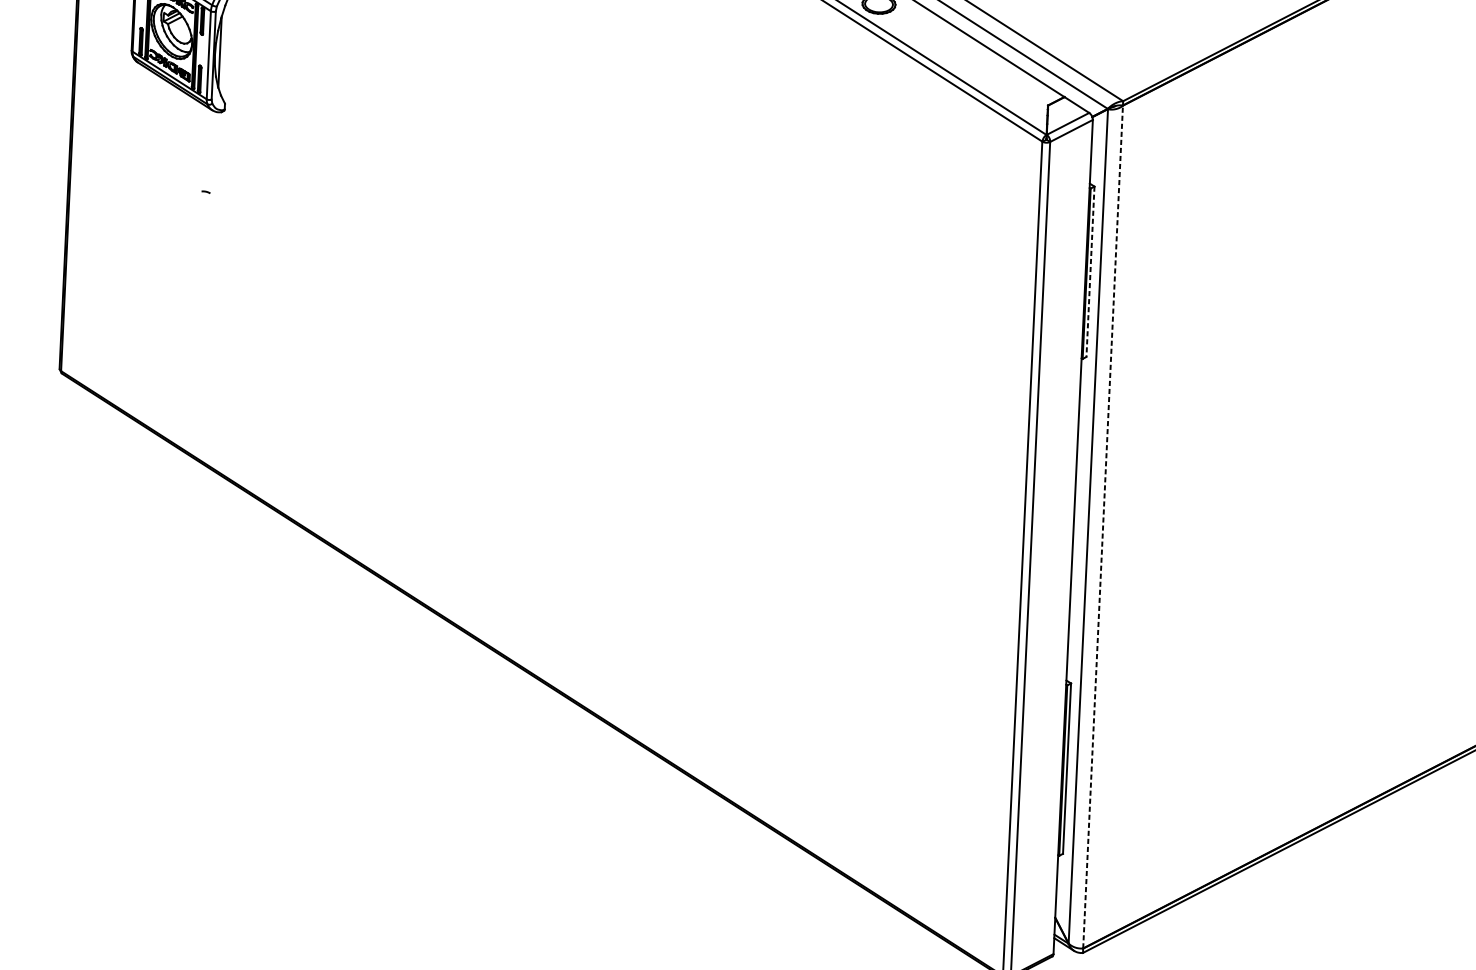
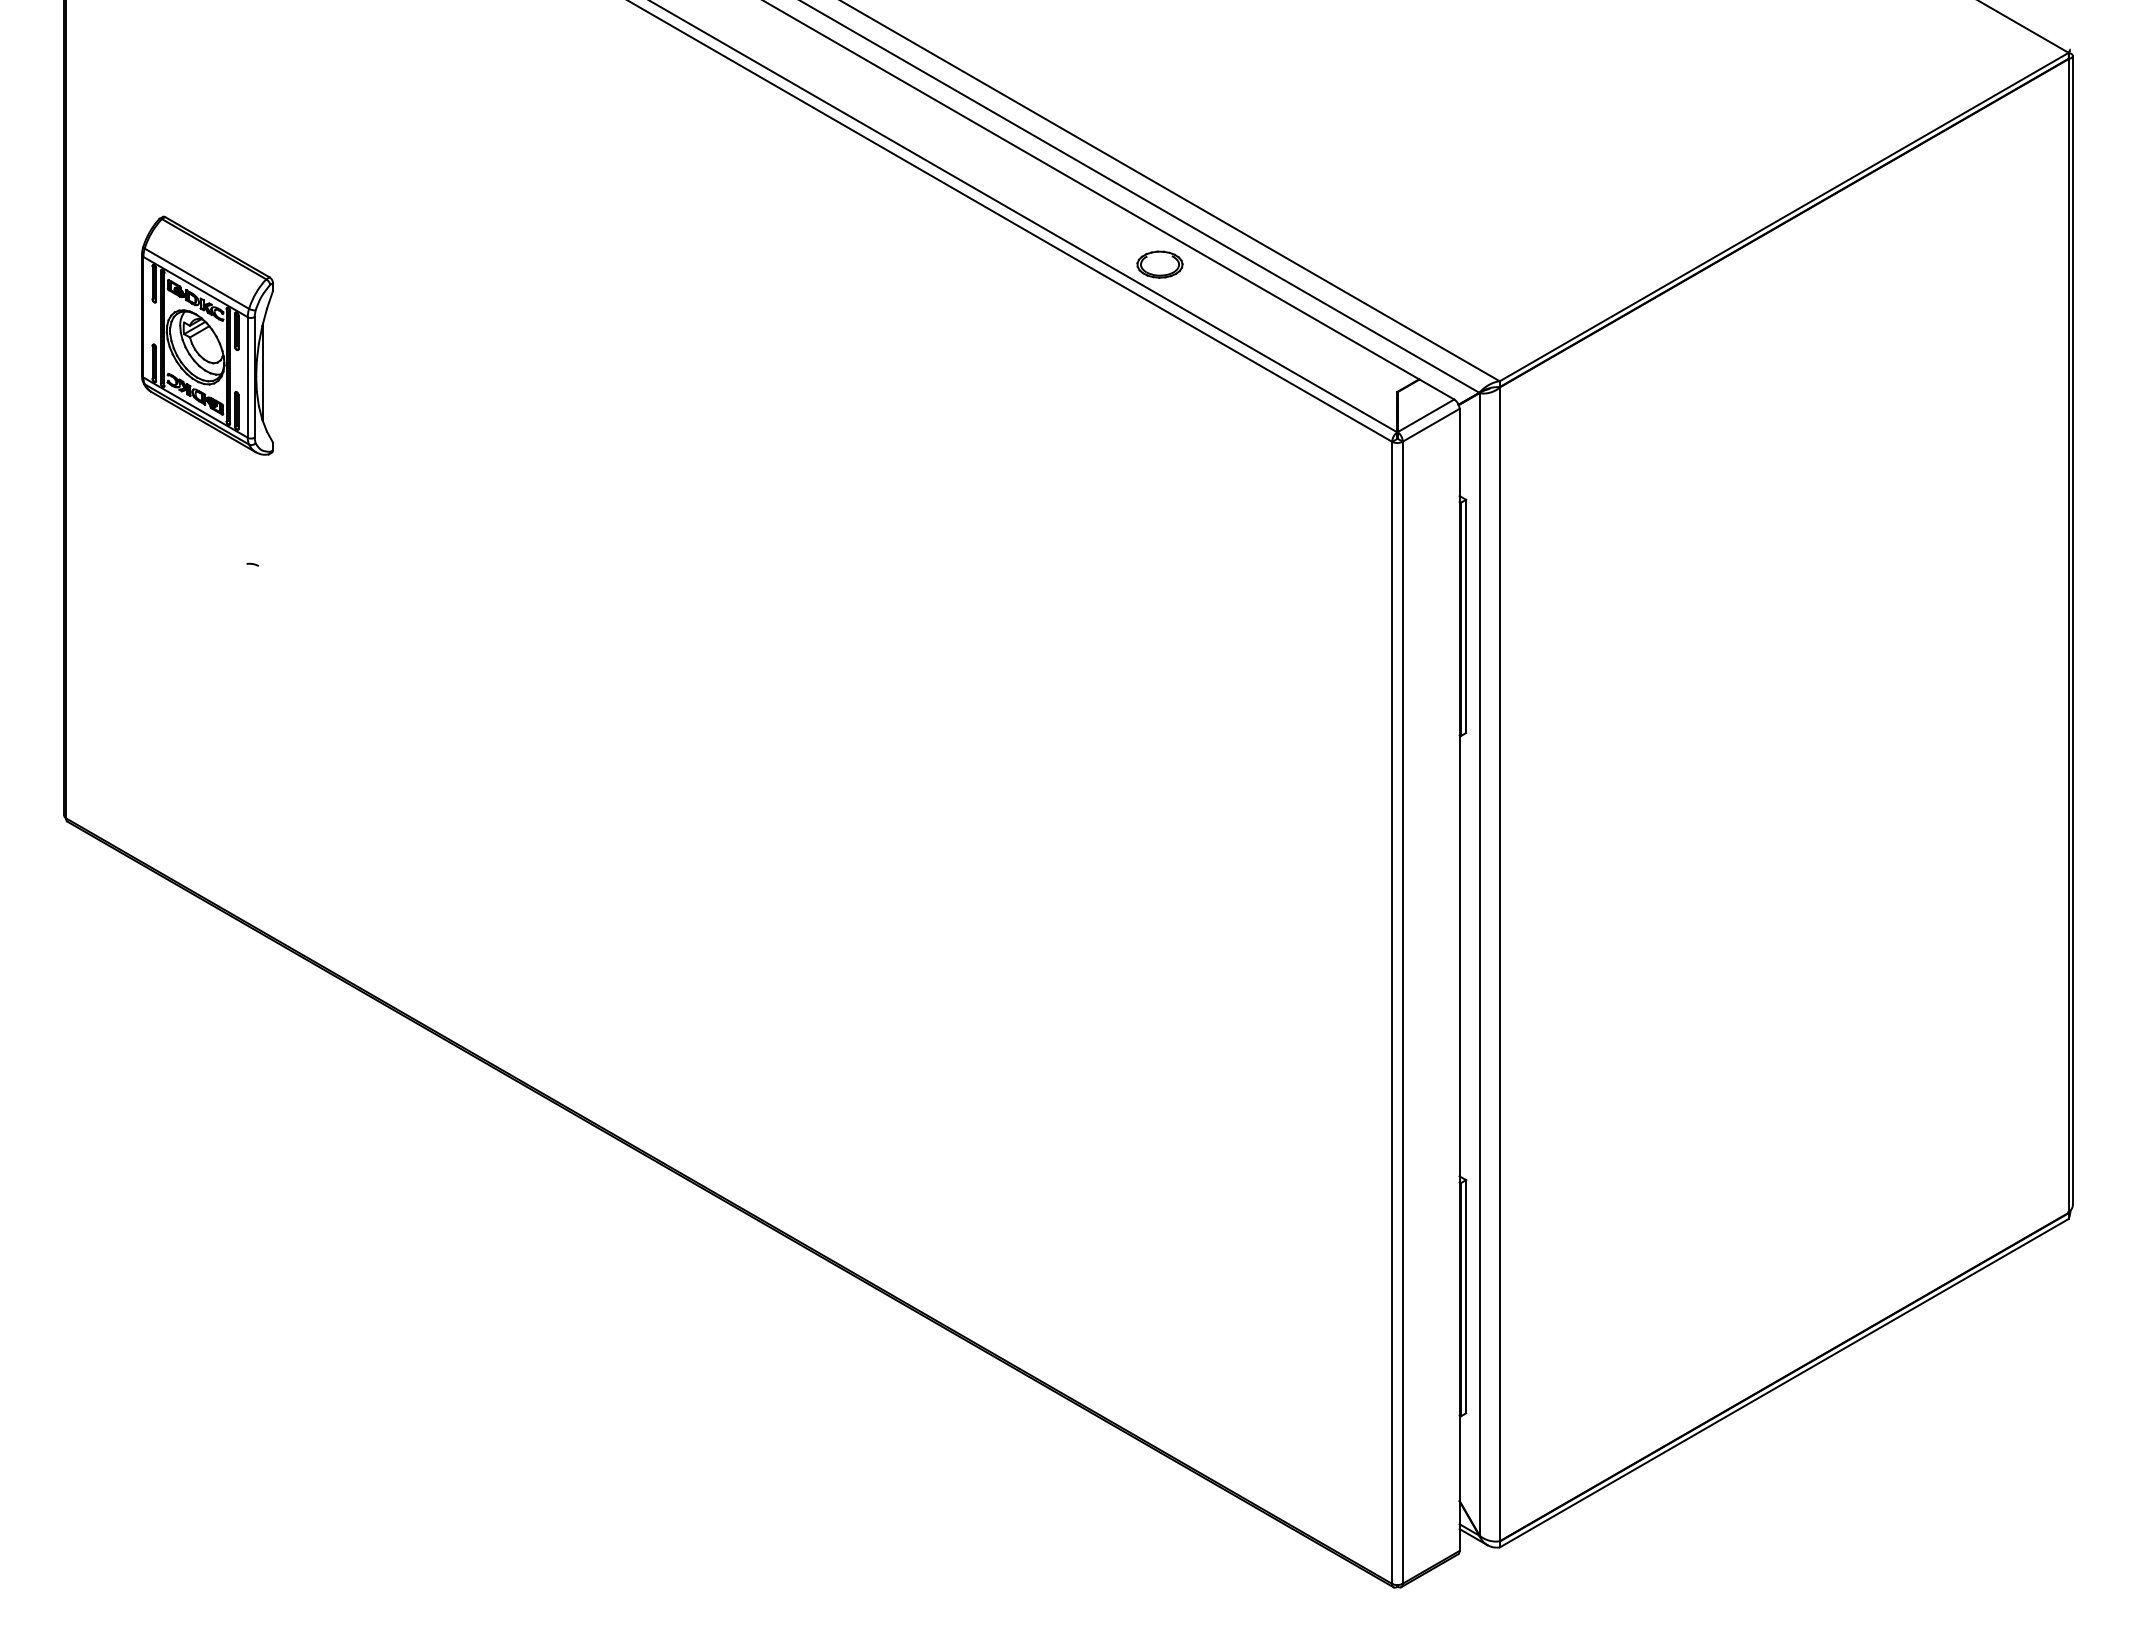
line: (1090, 271) -> (1466, 616), dashed -> solid
line: (1102, 527) -> (1499, 964), dashed -> solid

